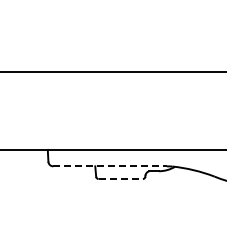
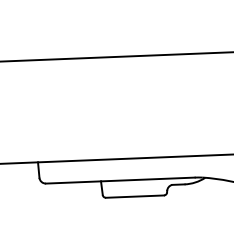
line: (110, 166) -> (120, 180), dashed -> solid
line: (121, 179) -> (136, 197), dashed -> solid

